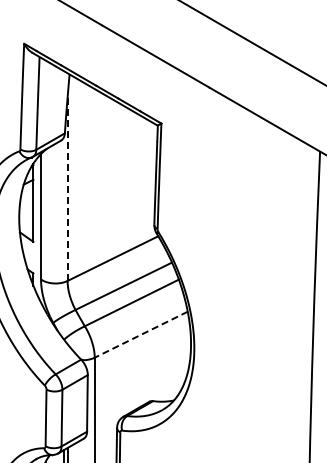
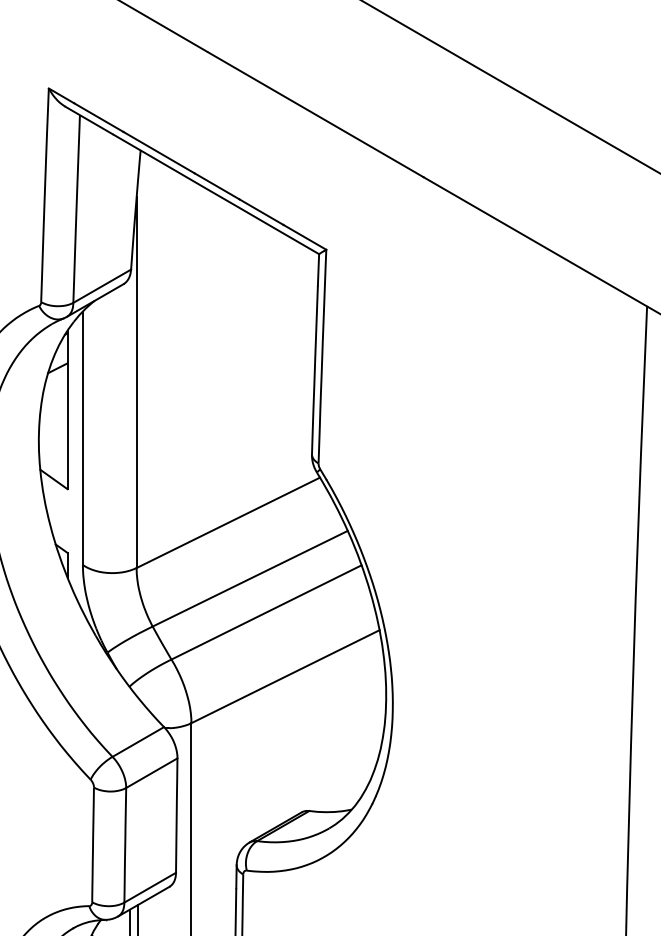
line: (67, 189) -> (136, 383), dashed -> solid
line: (141, 334) -> (286, 676), dashed -> solid

